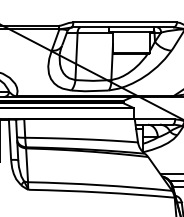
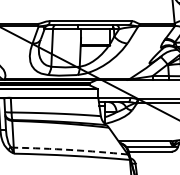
arc: (99, 185) -> (70, 150), solid -> dashed

